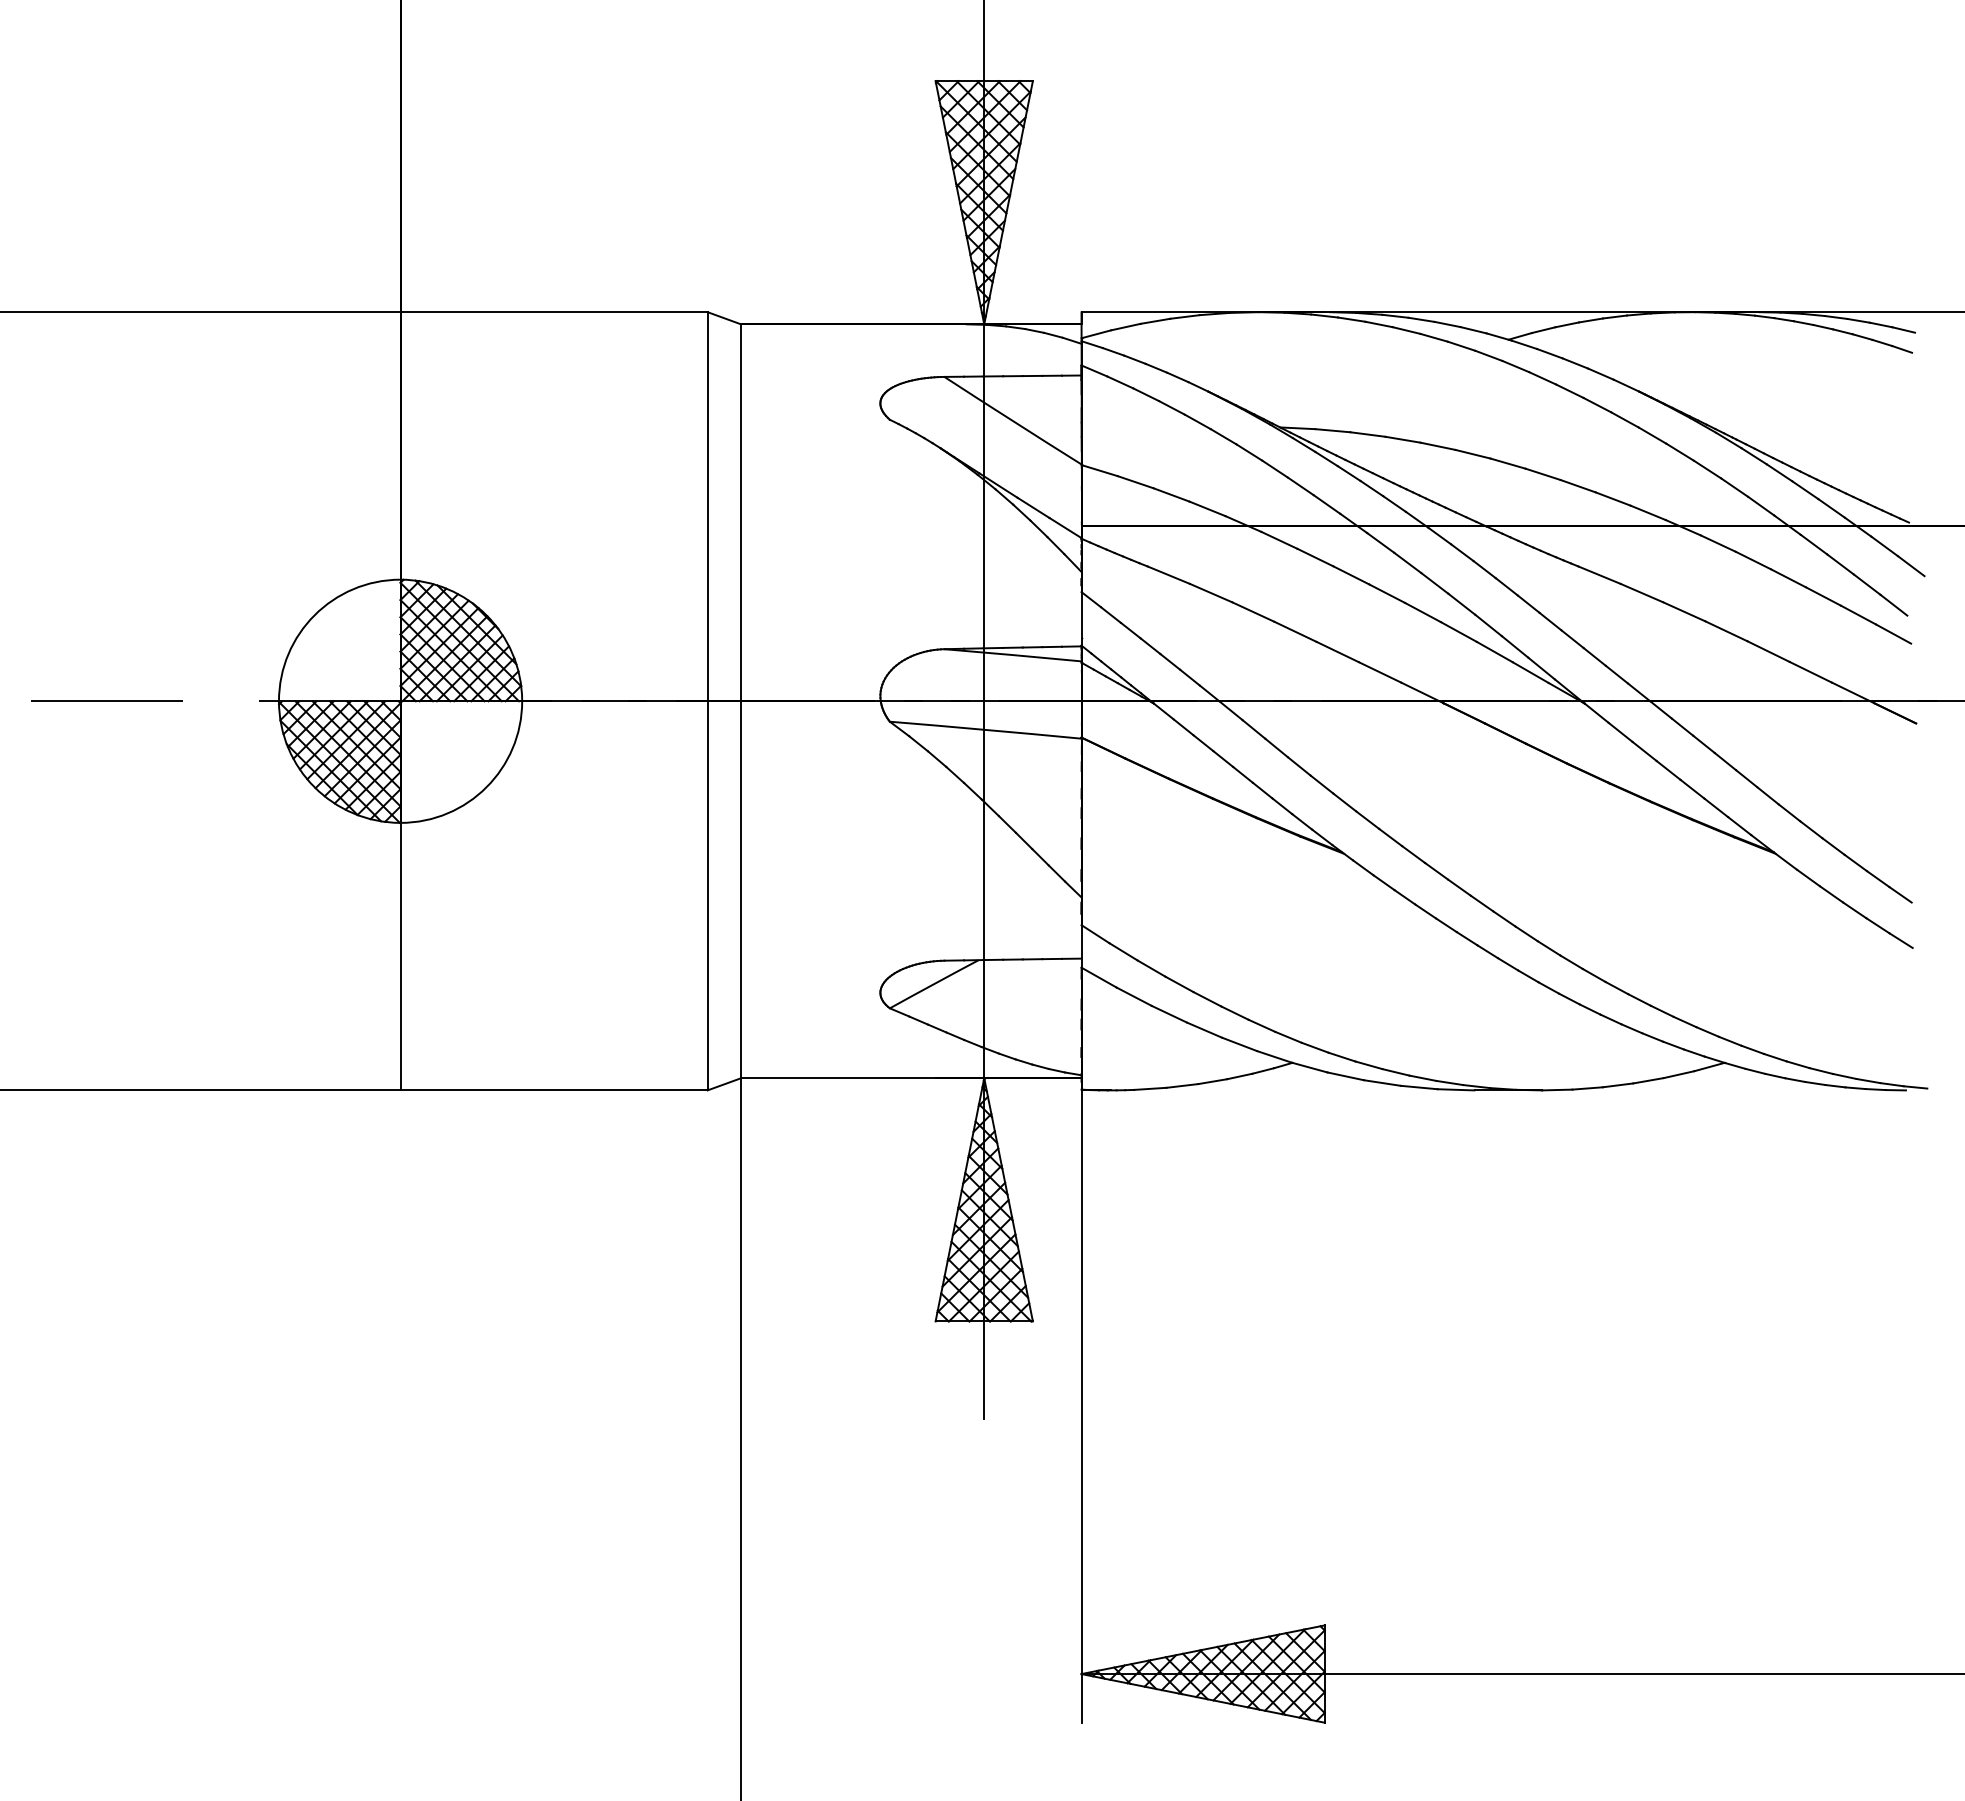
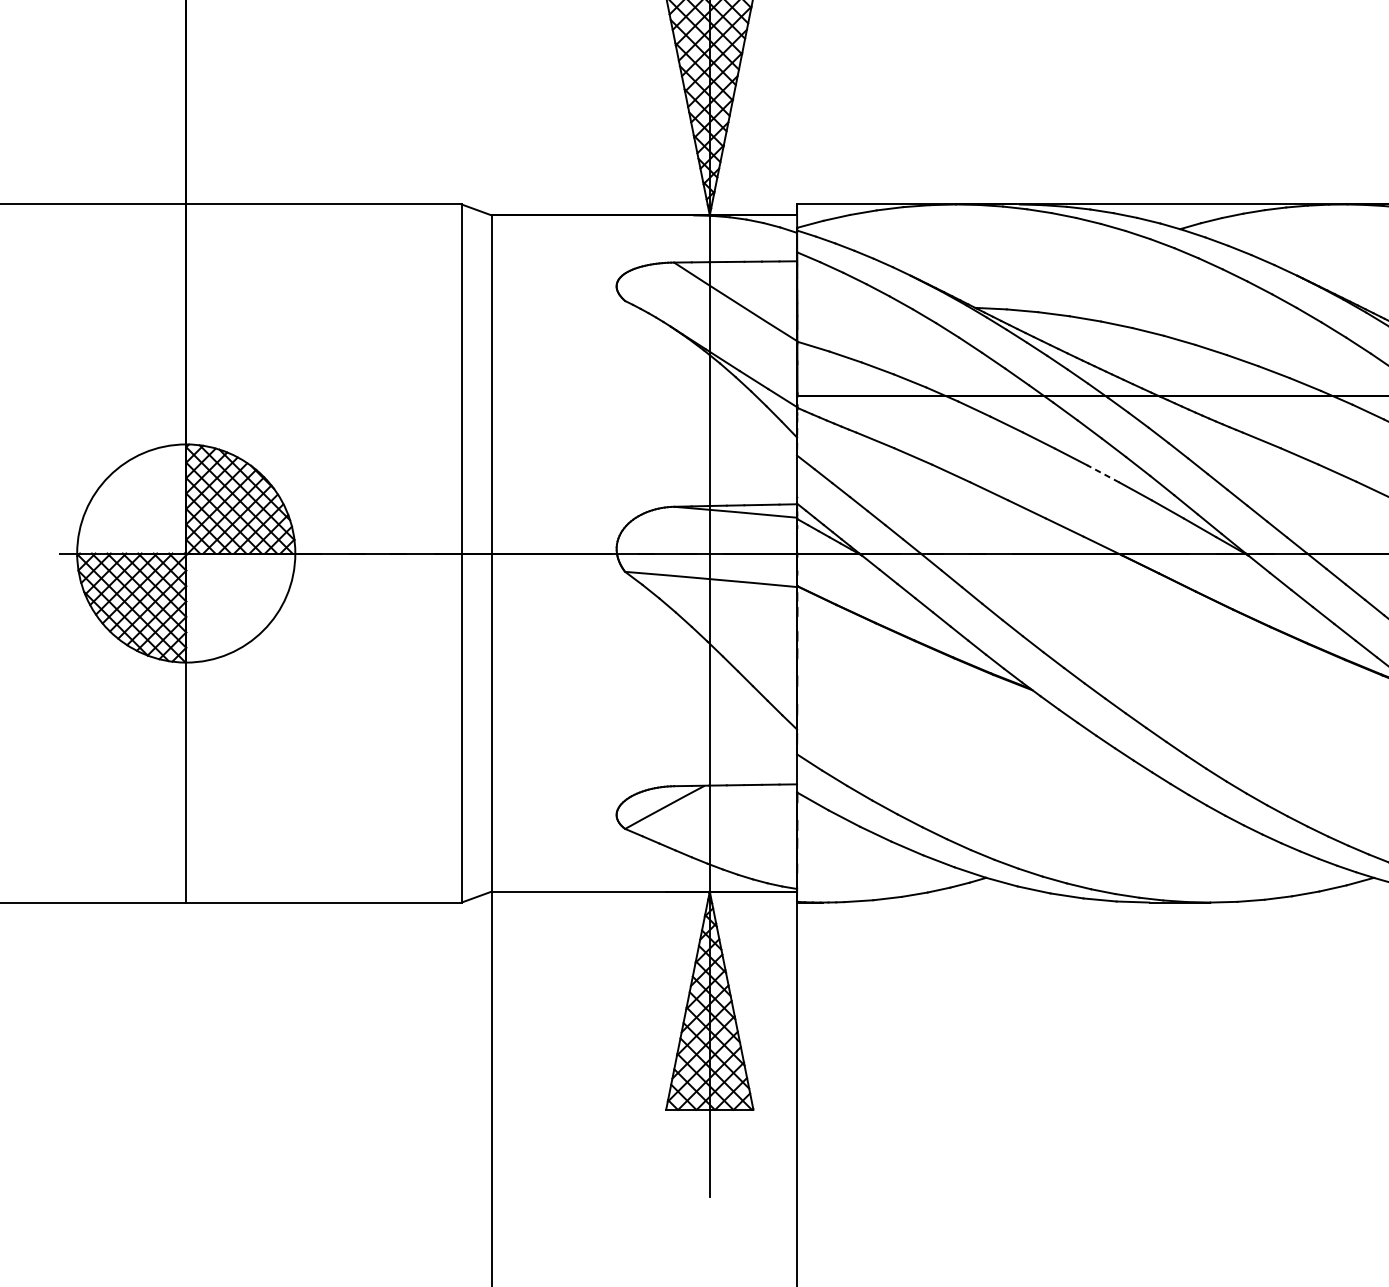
line: (1422, 612) -> (1102, 473), solid -> dashed

